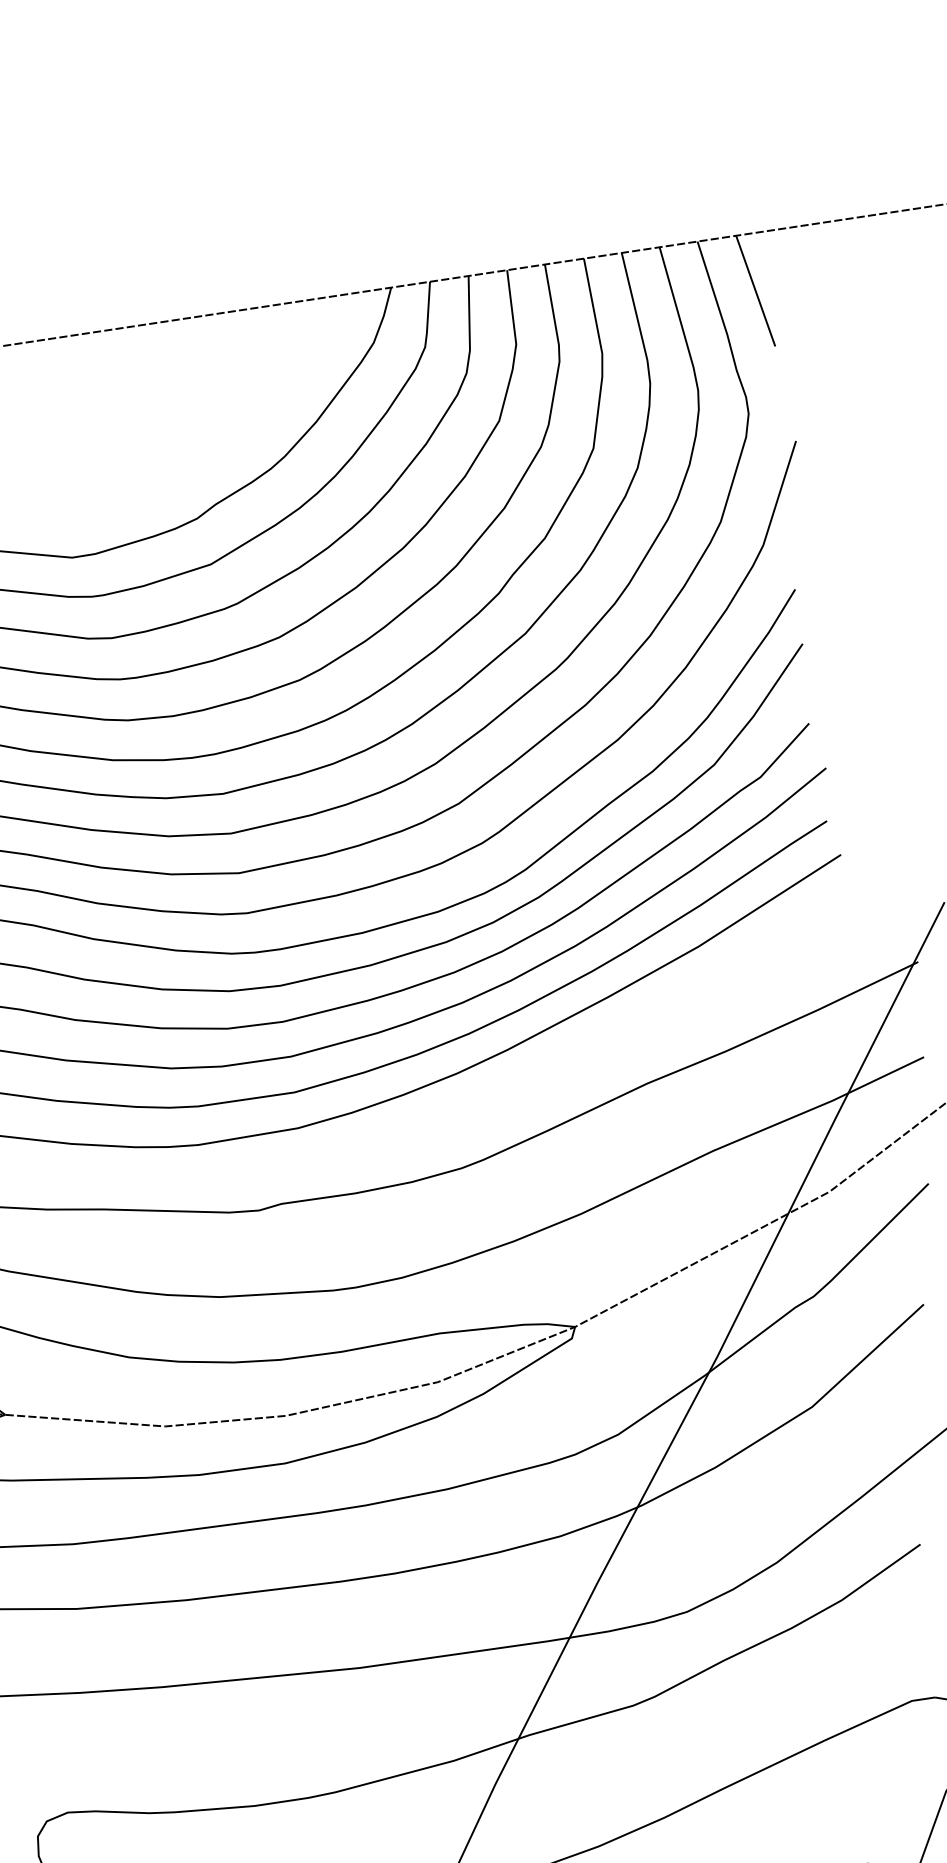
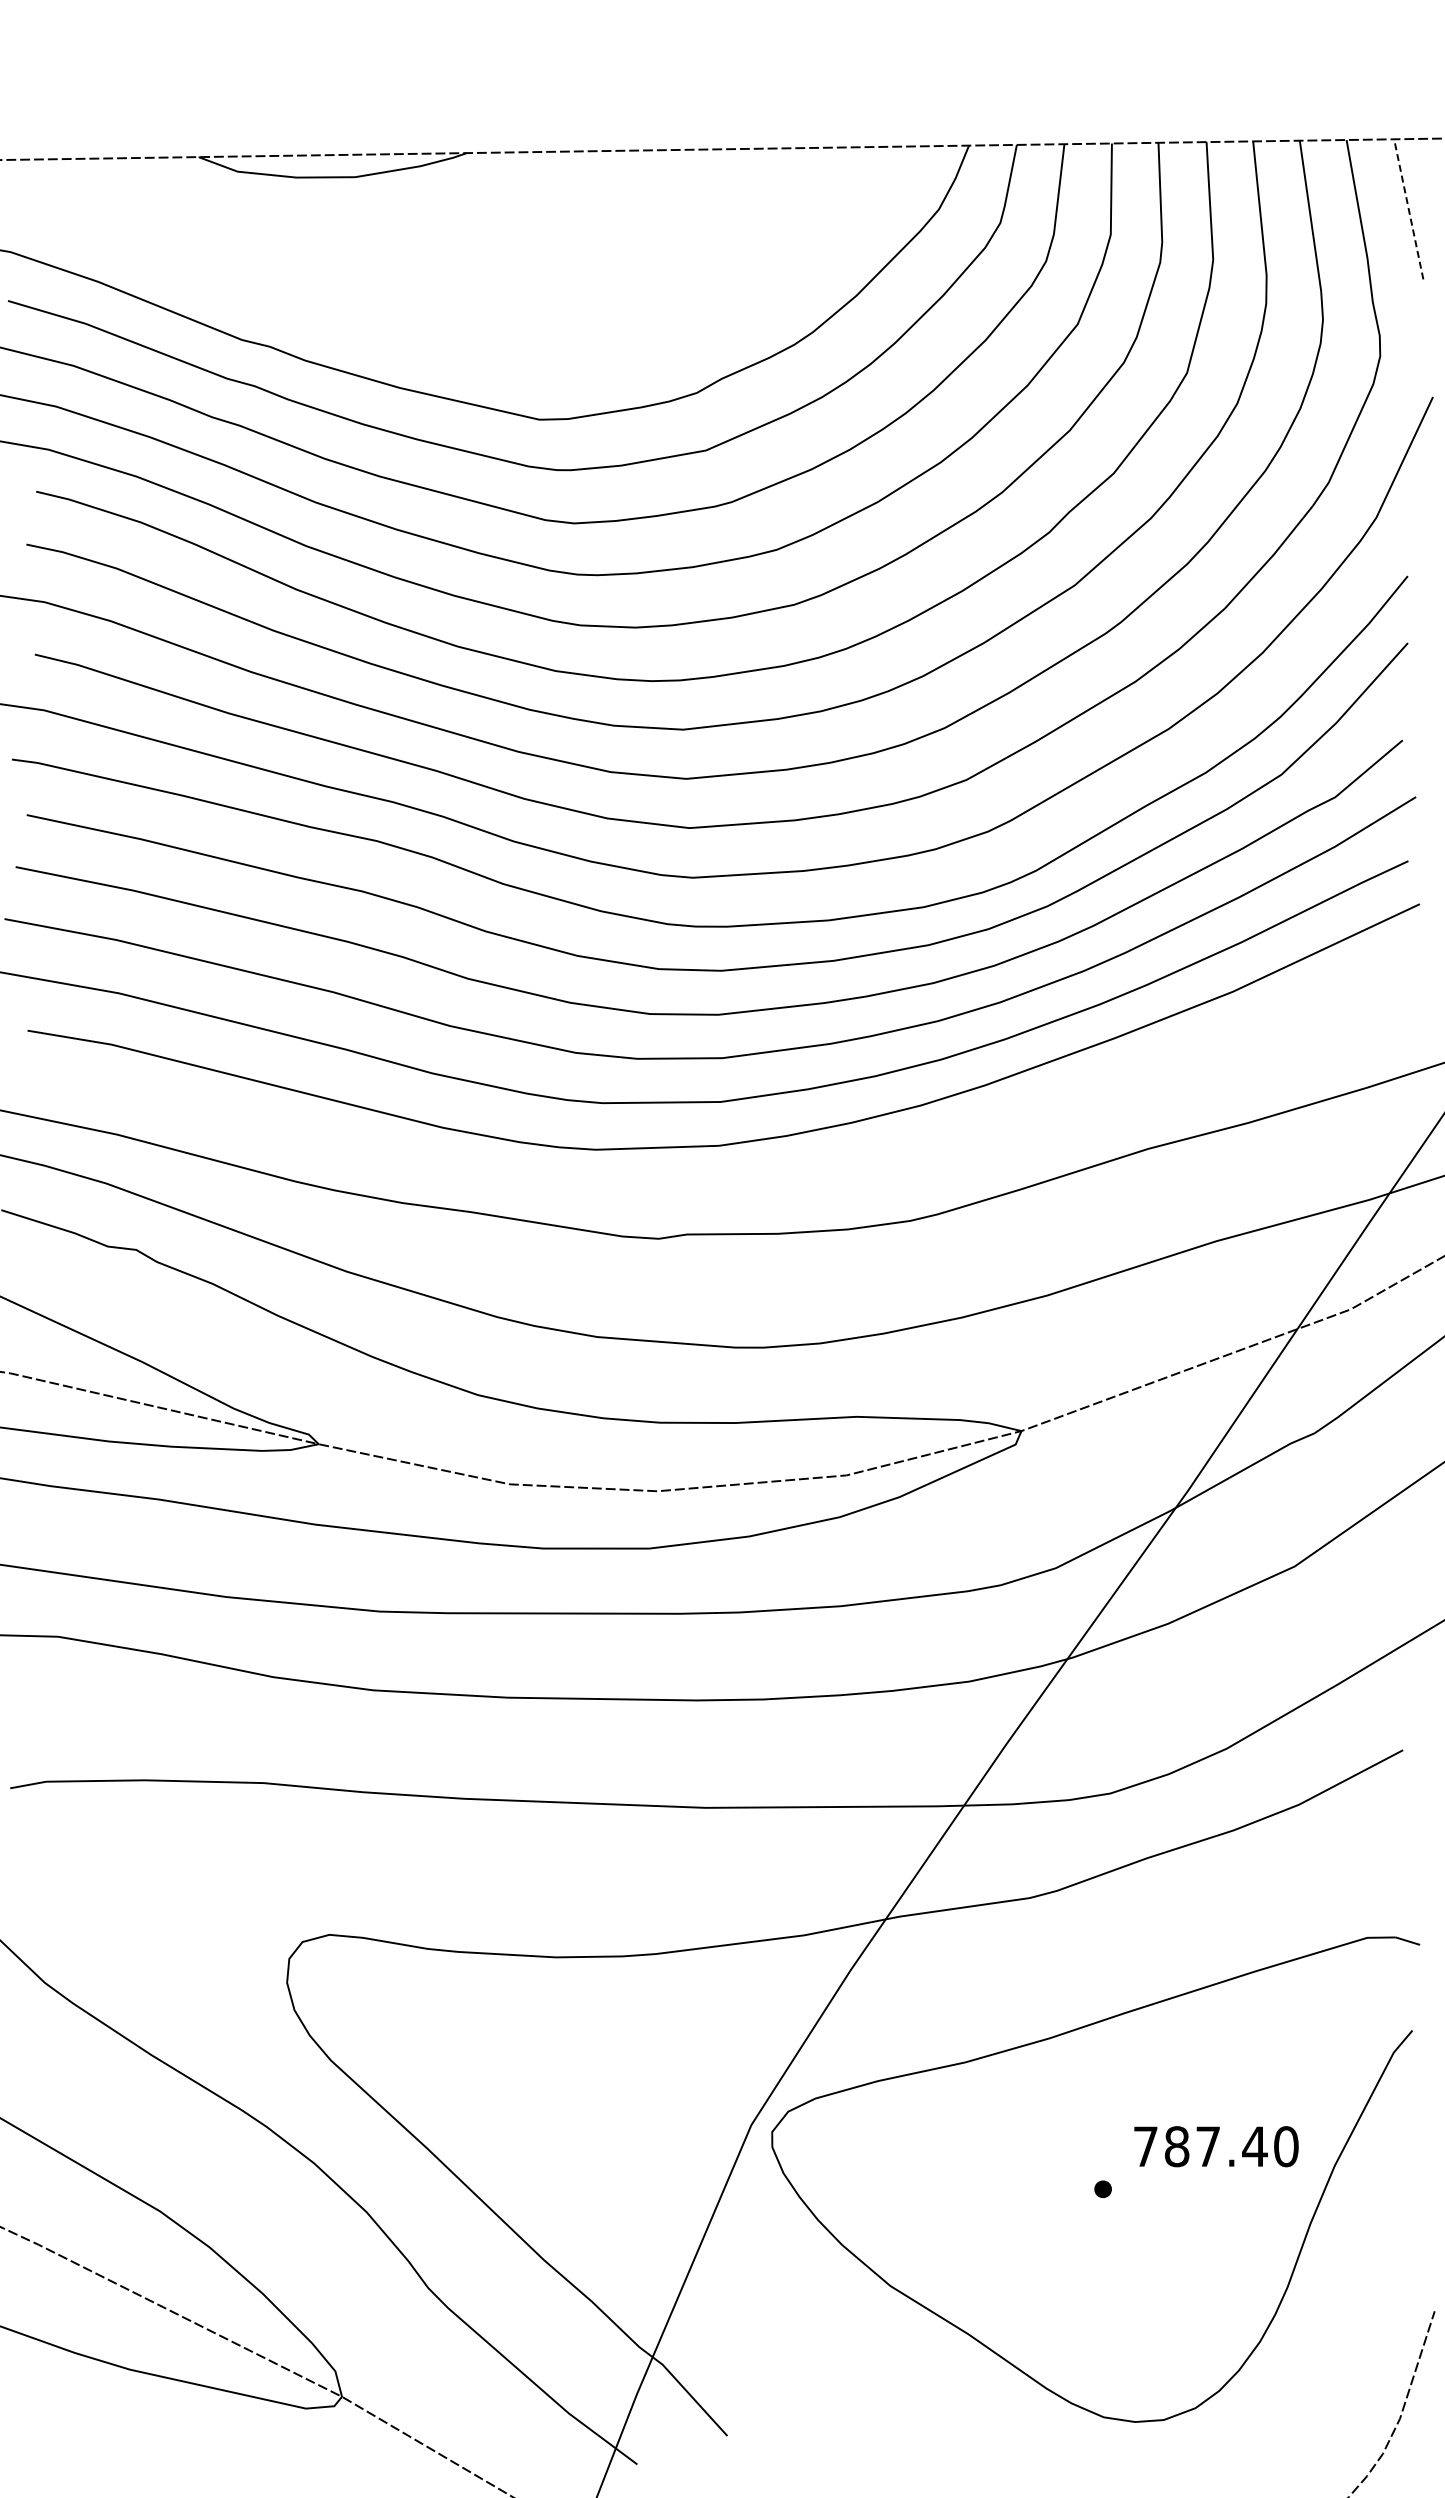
line: (755, 291) -> (1408, 209), solid -> dashed

